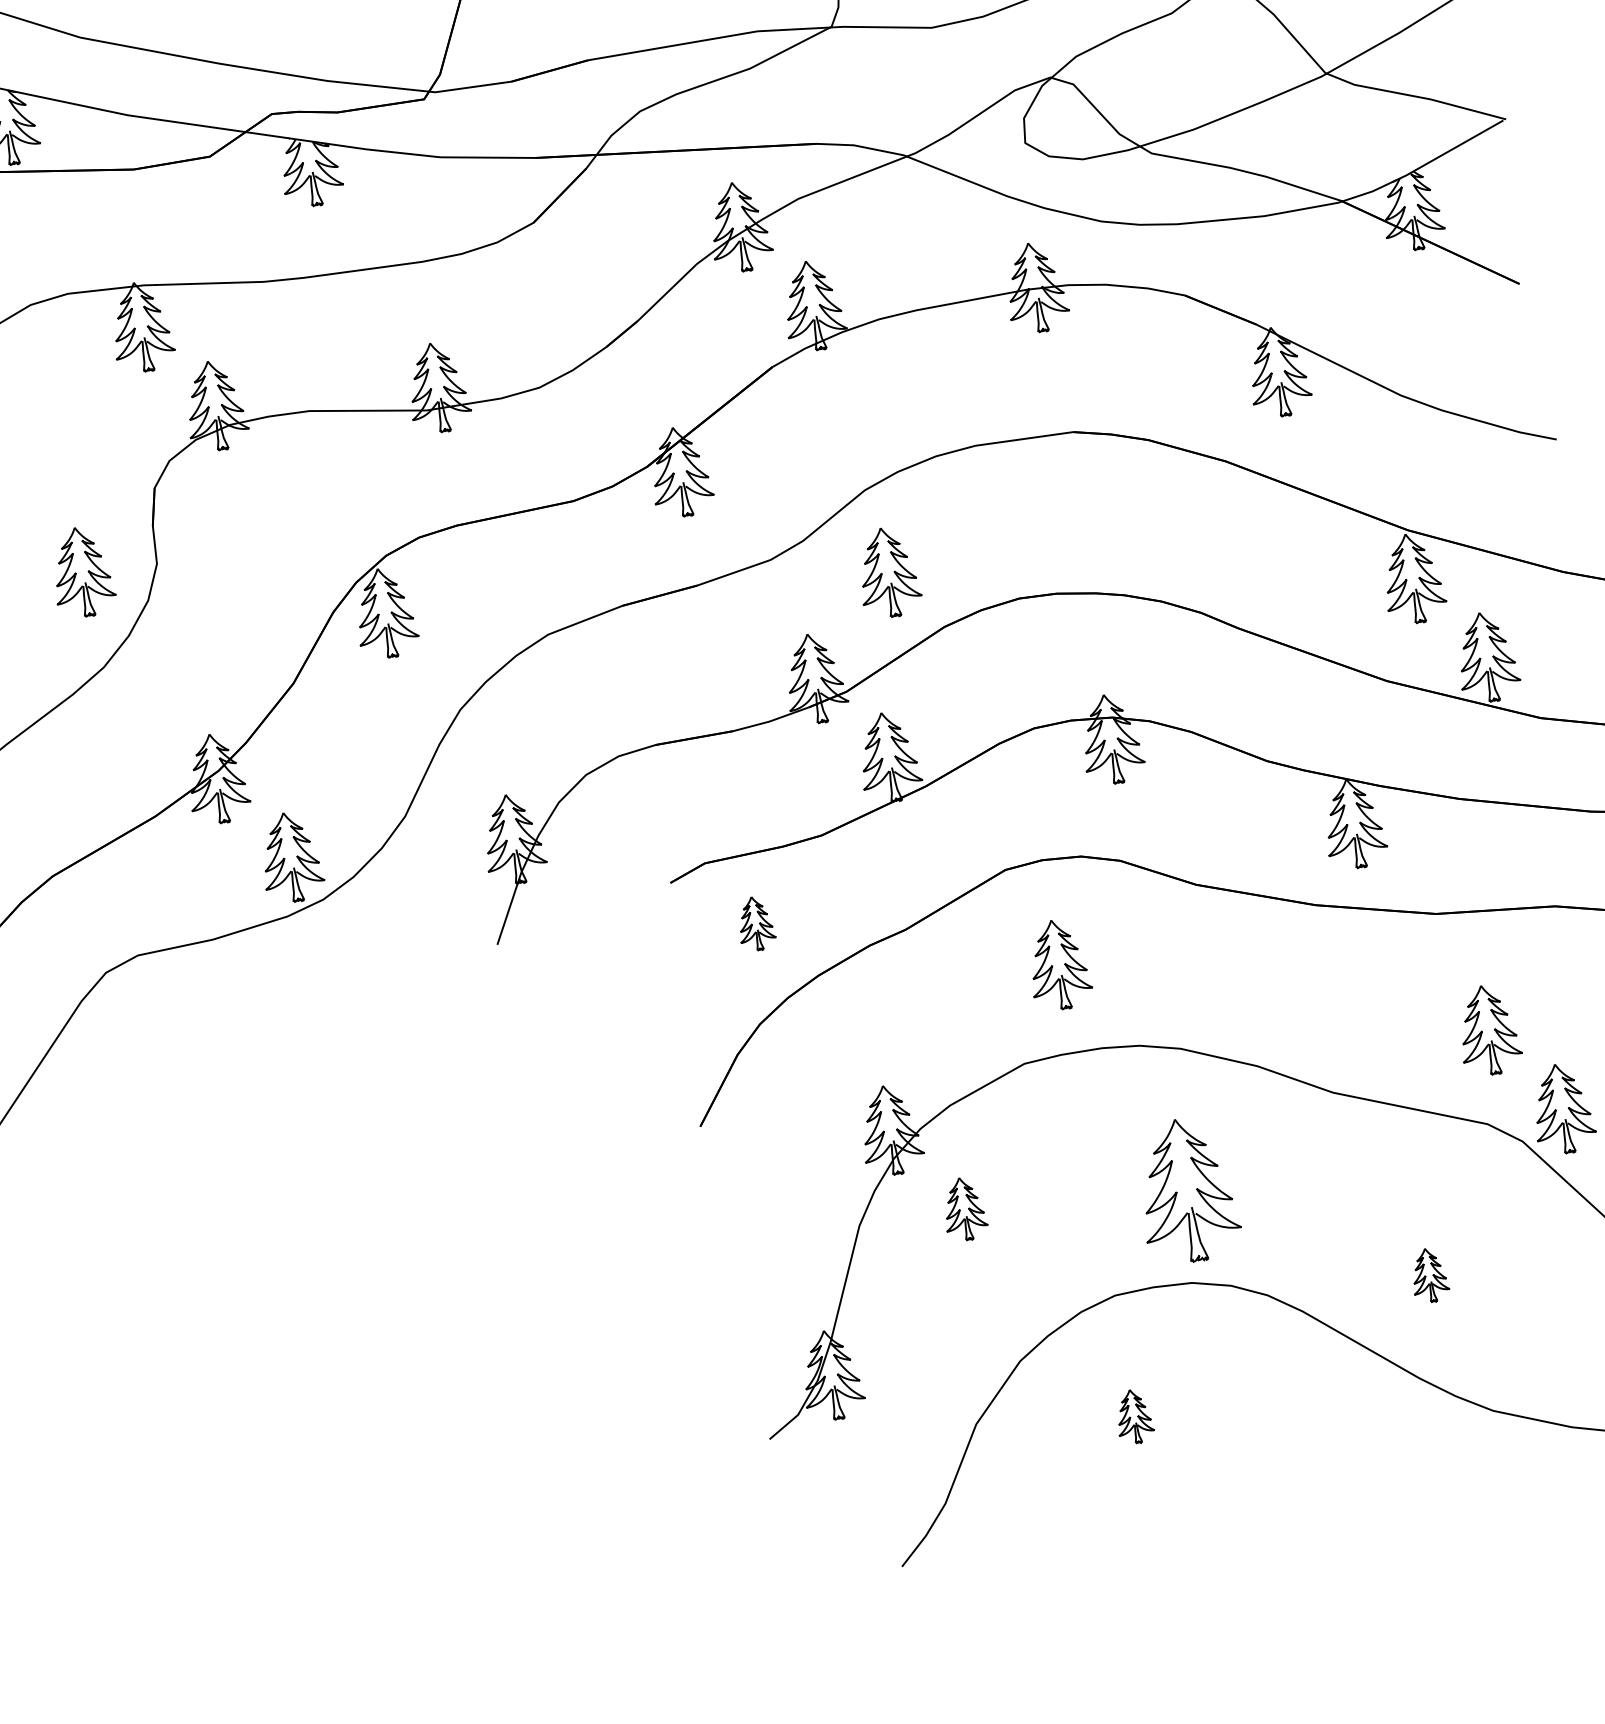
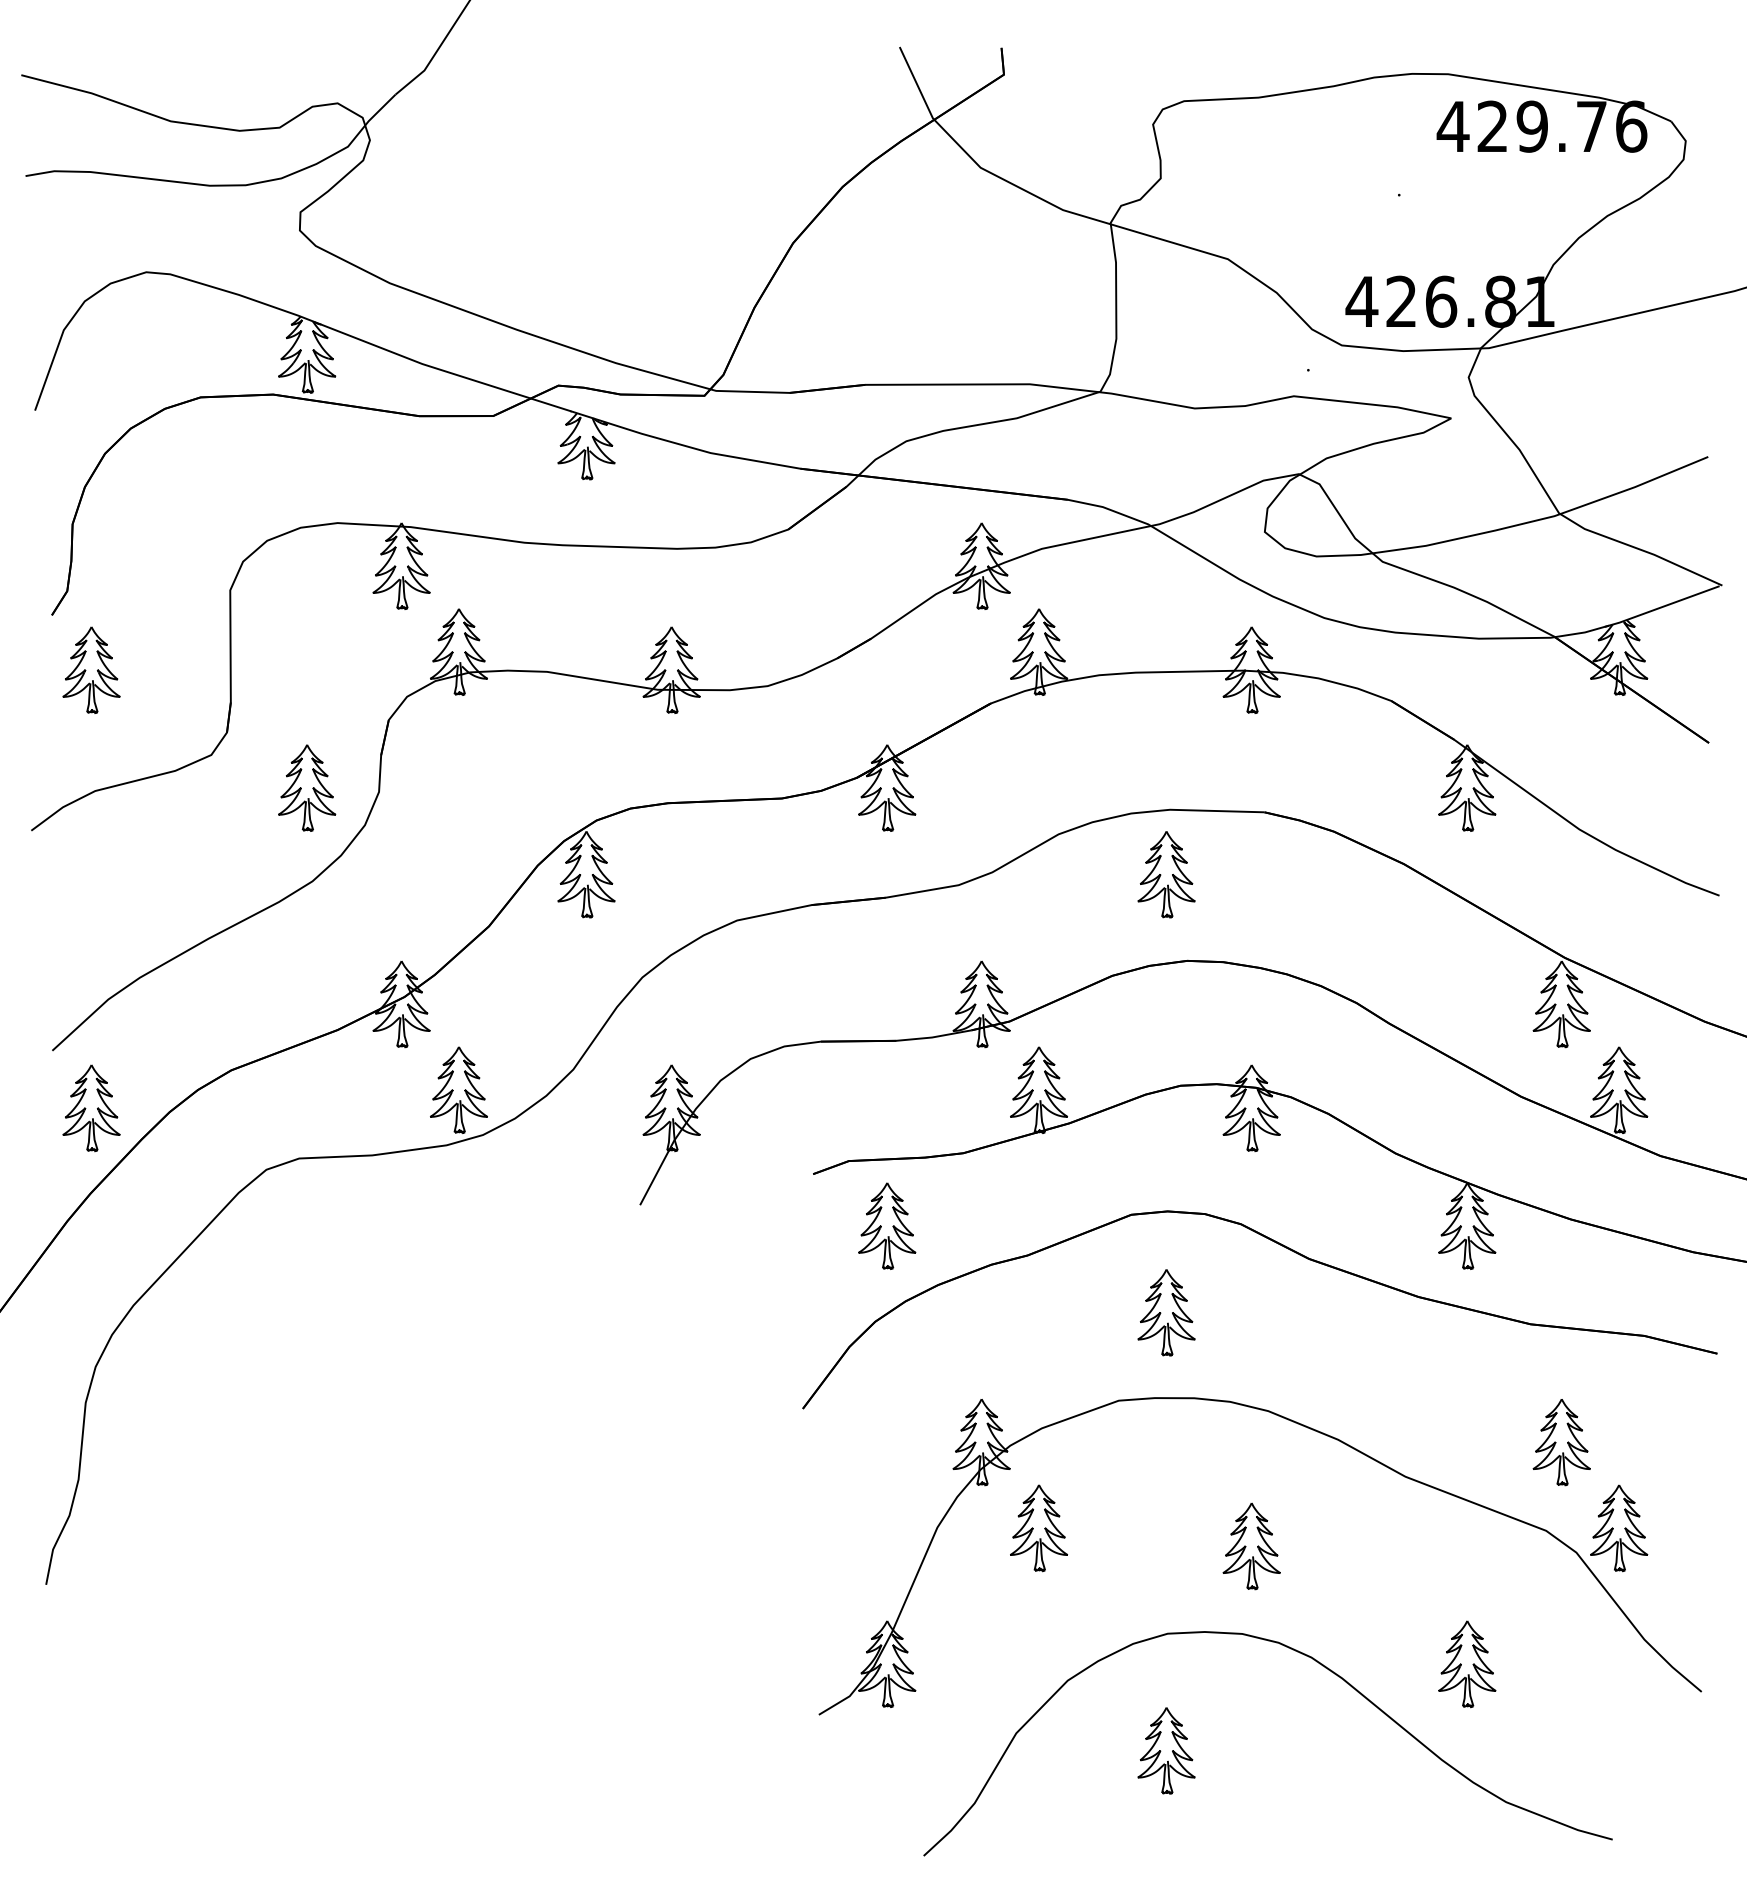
part: (887, 572) -> (1166, 874), moved
part: (755, 923) -> (887, 1225), size x1.67
part: (1186, 1191) -> (1251, 1546), size x0.62
part: (963, 1209) -> (1038, 1528), size x1.43
part: (1429, 1275) -> (1467, 1664), size x1.67
part: (1134, 1416) -> (1166, 1750), size x1.67

